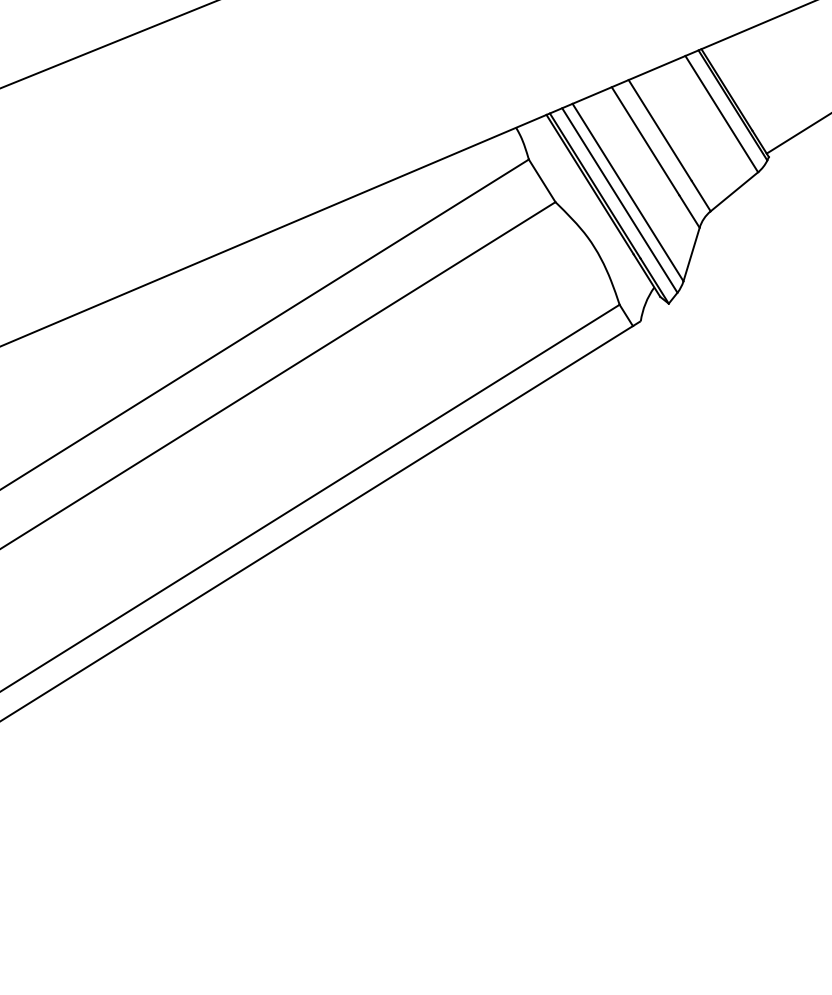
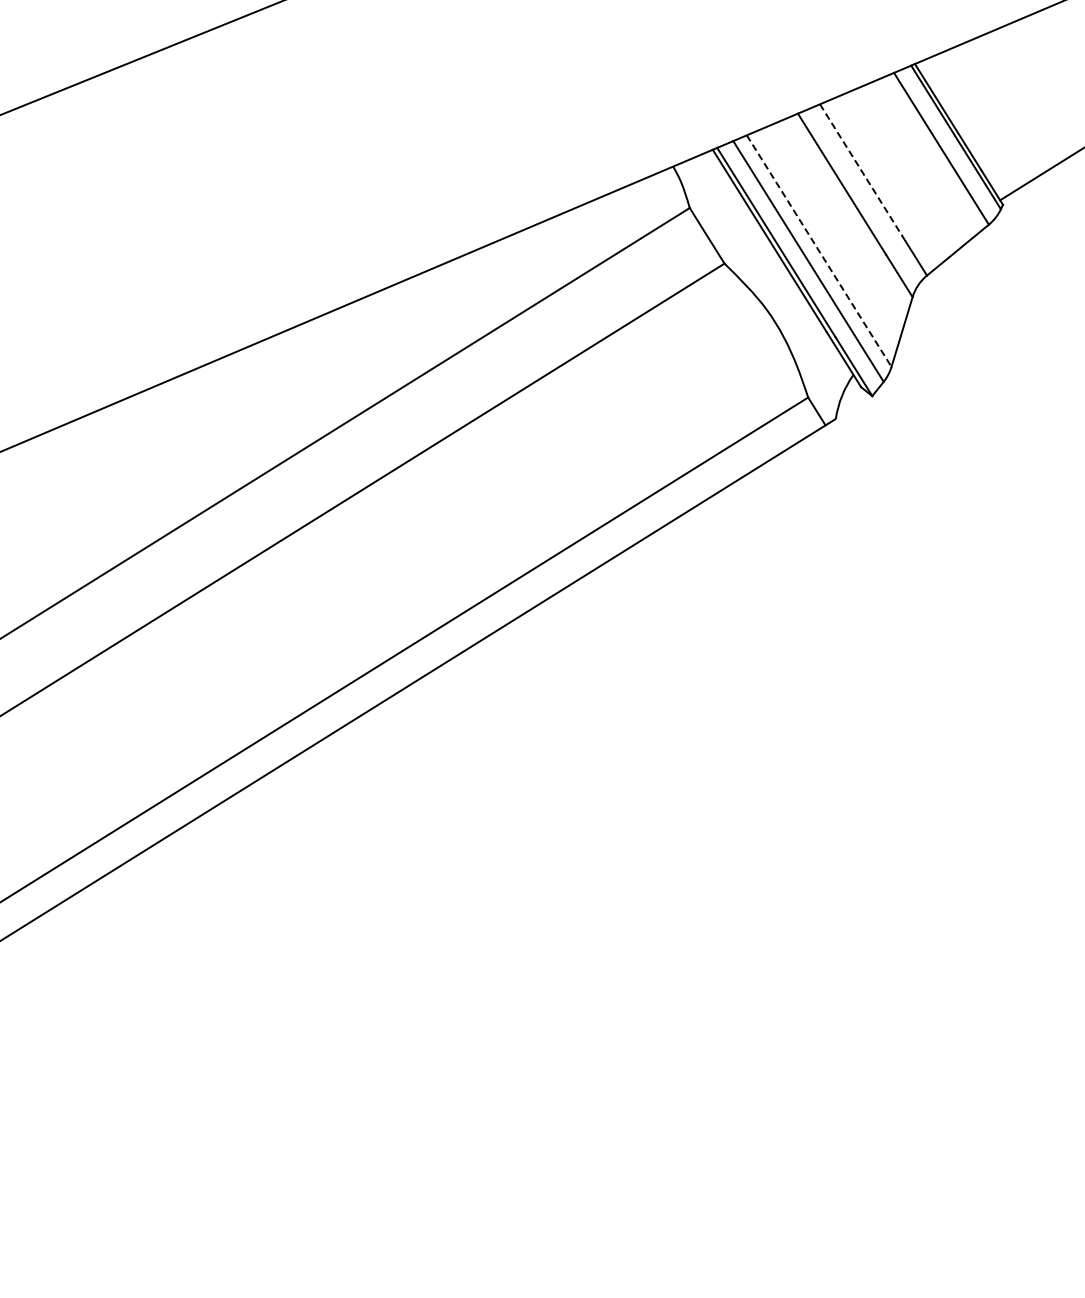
line: (660, 130) -> (861, 170), solid -> dashed
line: (628, 192) -> (819, 251), solid -> dashed

